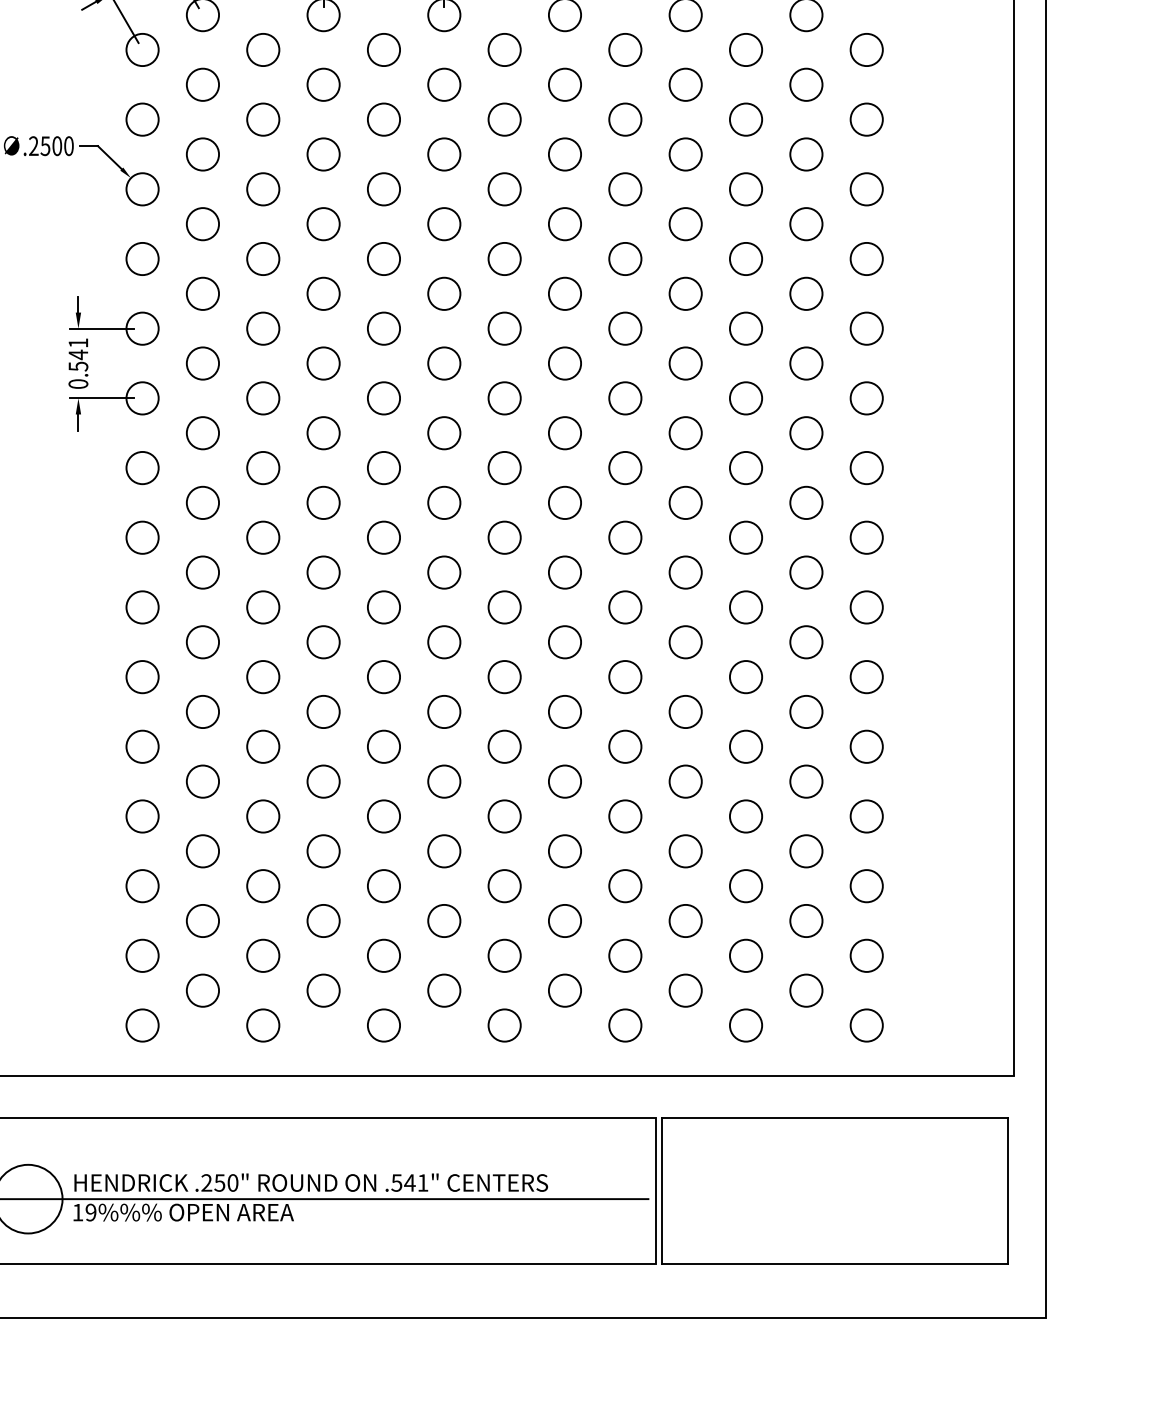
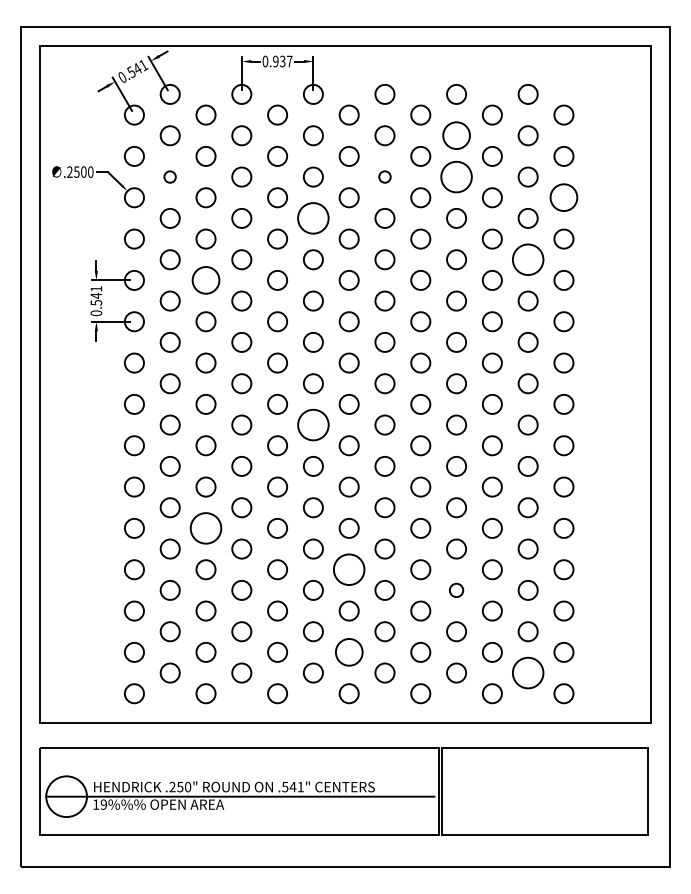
circle: (685, 84) -> (456, 135), size x1.4
circle: (201, 153) -> (169, 176), size x0.6
circle: (564, 153) -> (384, 176), size x0.6
circle: (685, 153) -> (456, 176), size x1.6
circle: (865, 188) -> (563, 197), size x1.4
circle: (444, 224) -> (313, 218), size x1.6
circle: (805, 293) -> (527, 259), size x1.6
circle: (262, 328) -> (205, 280), size x1.4
circle: (442, 571) -> (312, 424), size x1.6
circle: (262, 745) -> (205, 527), size x1.6
circle: (503, 816) -> (348, 569), size x1.6
circle: (685, 851) -> (456, 590), size x0.7
circle: (503, 956) -> (348, 652), size x1.4
circle: (805, 989) -> (527, 672), size x1.6

